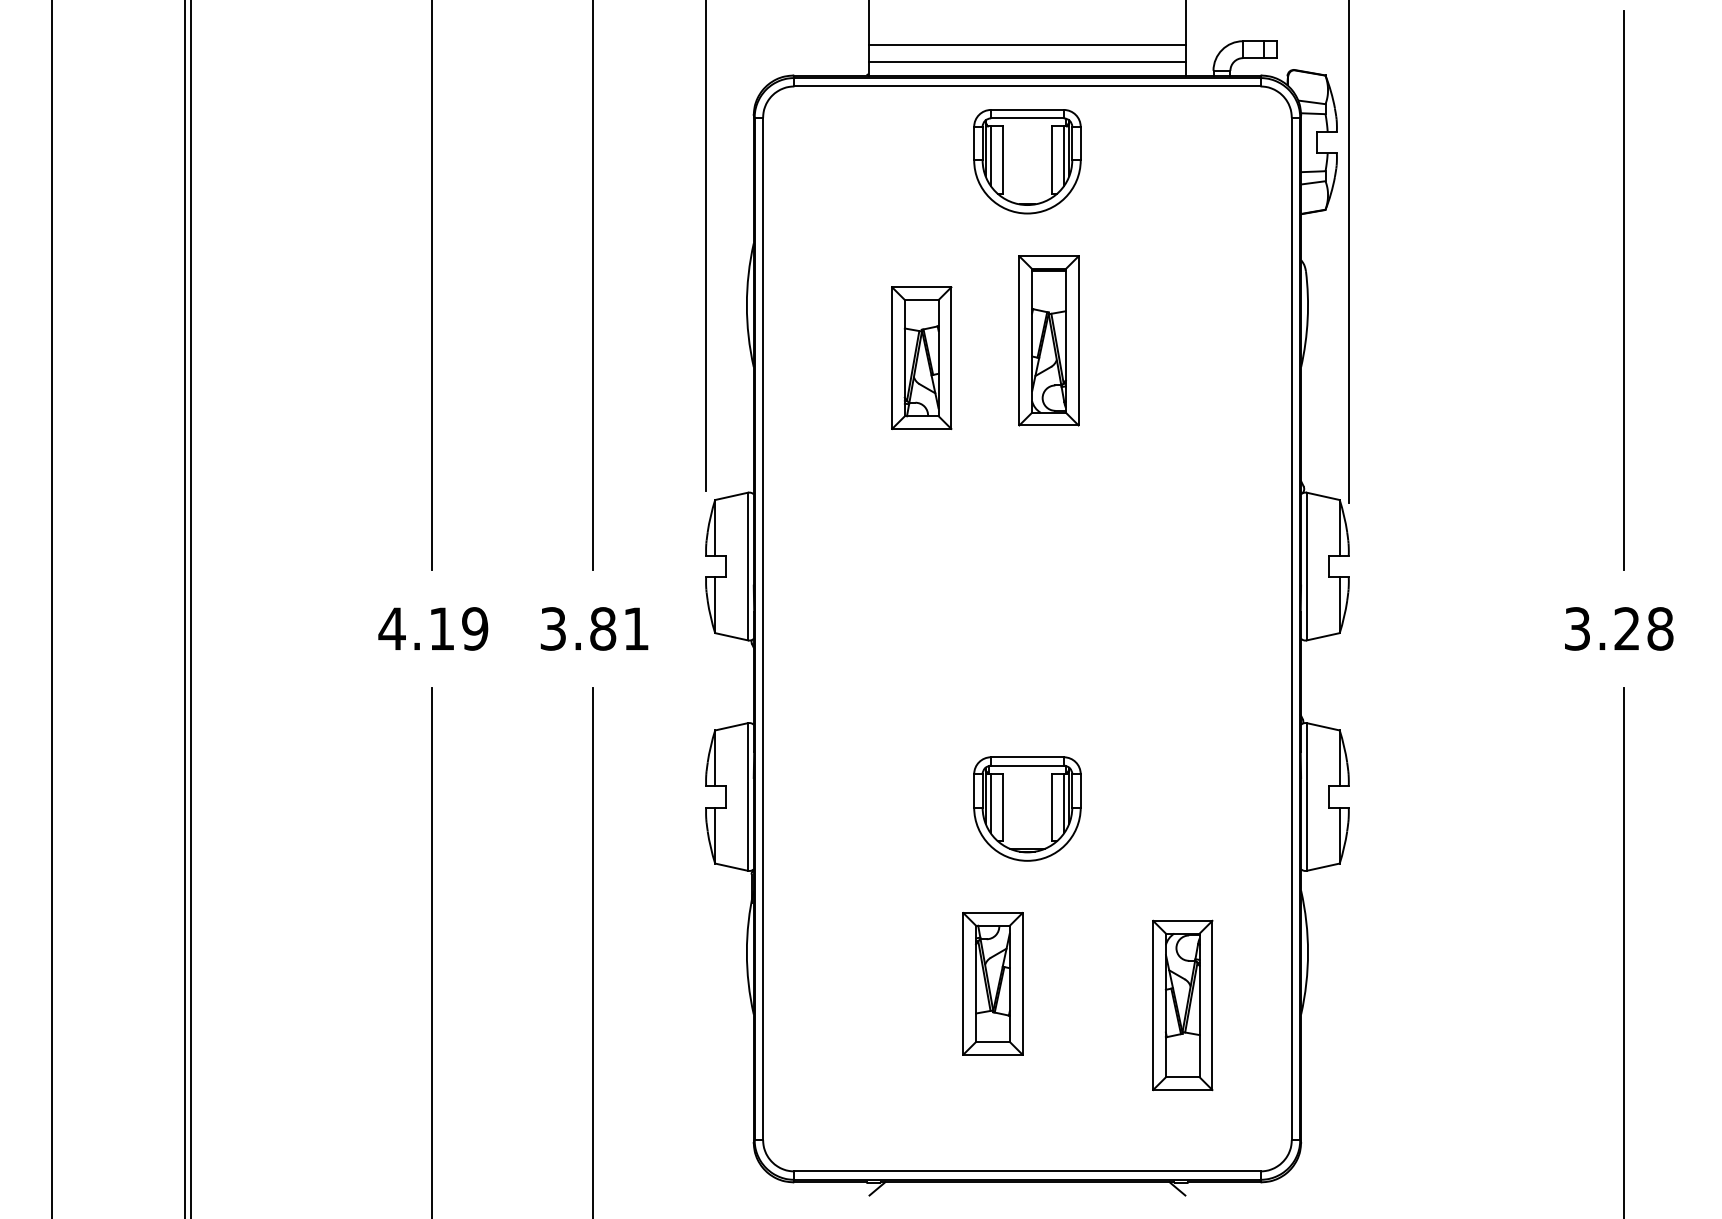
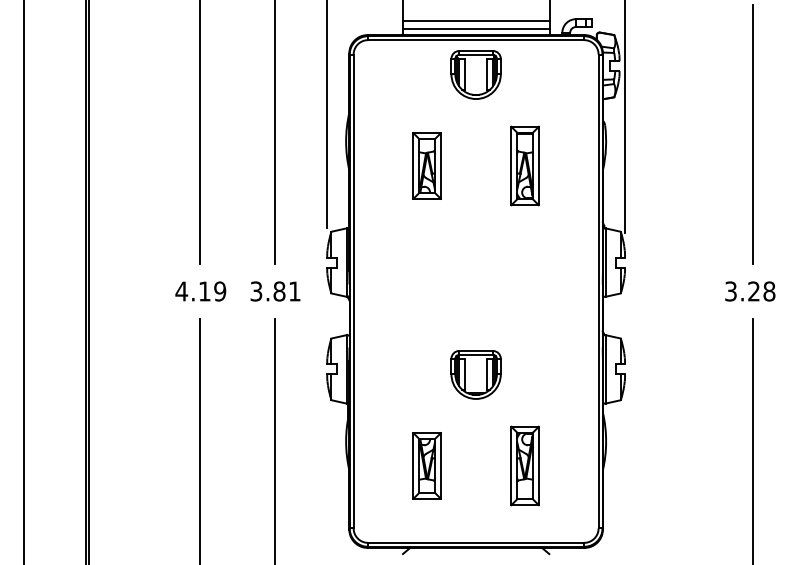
part: (1047, 339) -> (524, 165), moved
part: (991, 982) -> (426, 465), moved
part: (1181, 1004) -> (524, 465), moved

